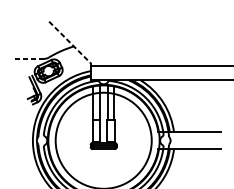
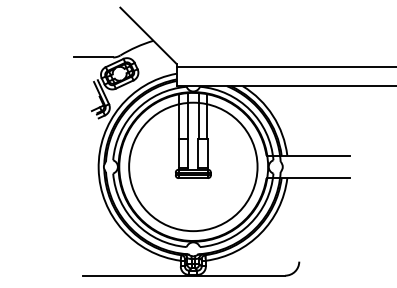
line: (70, 42) -> (148, 35), dashed -> solid
line: (29, 58) -> (93, 57), dashed -> solid

